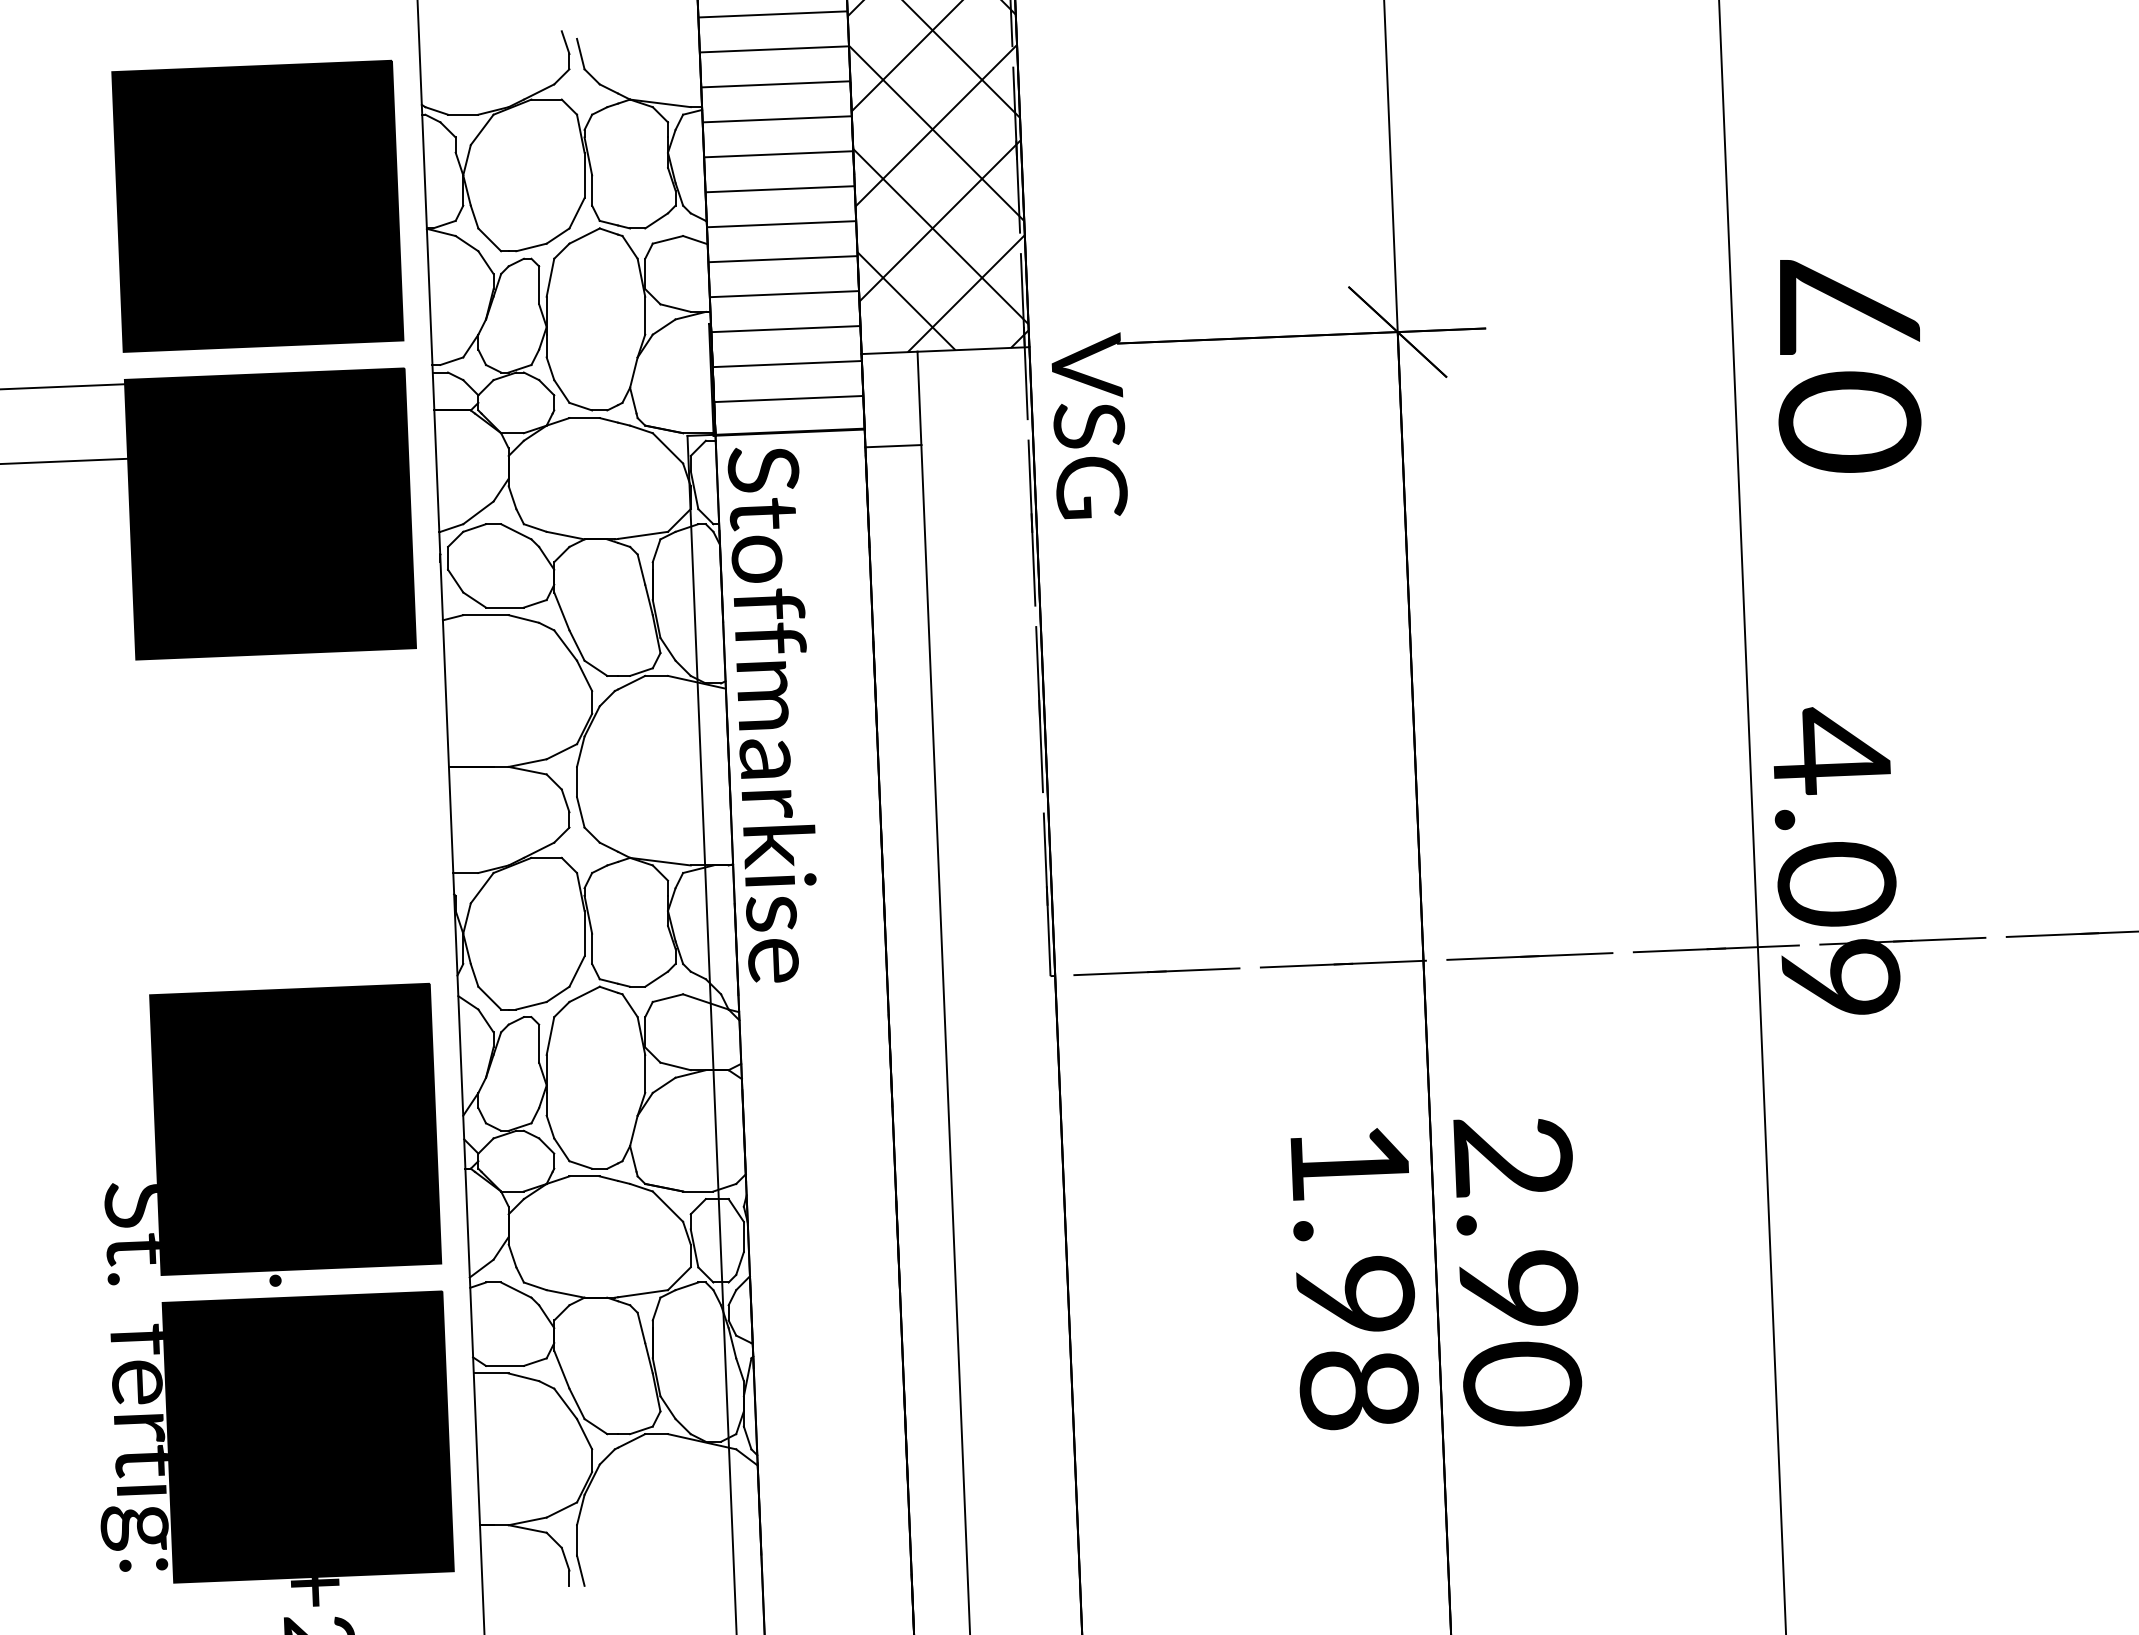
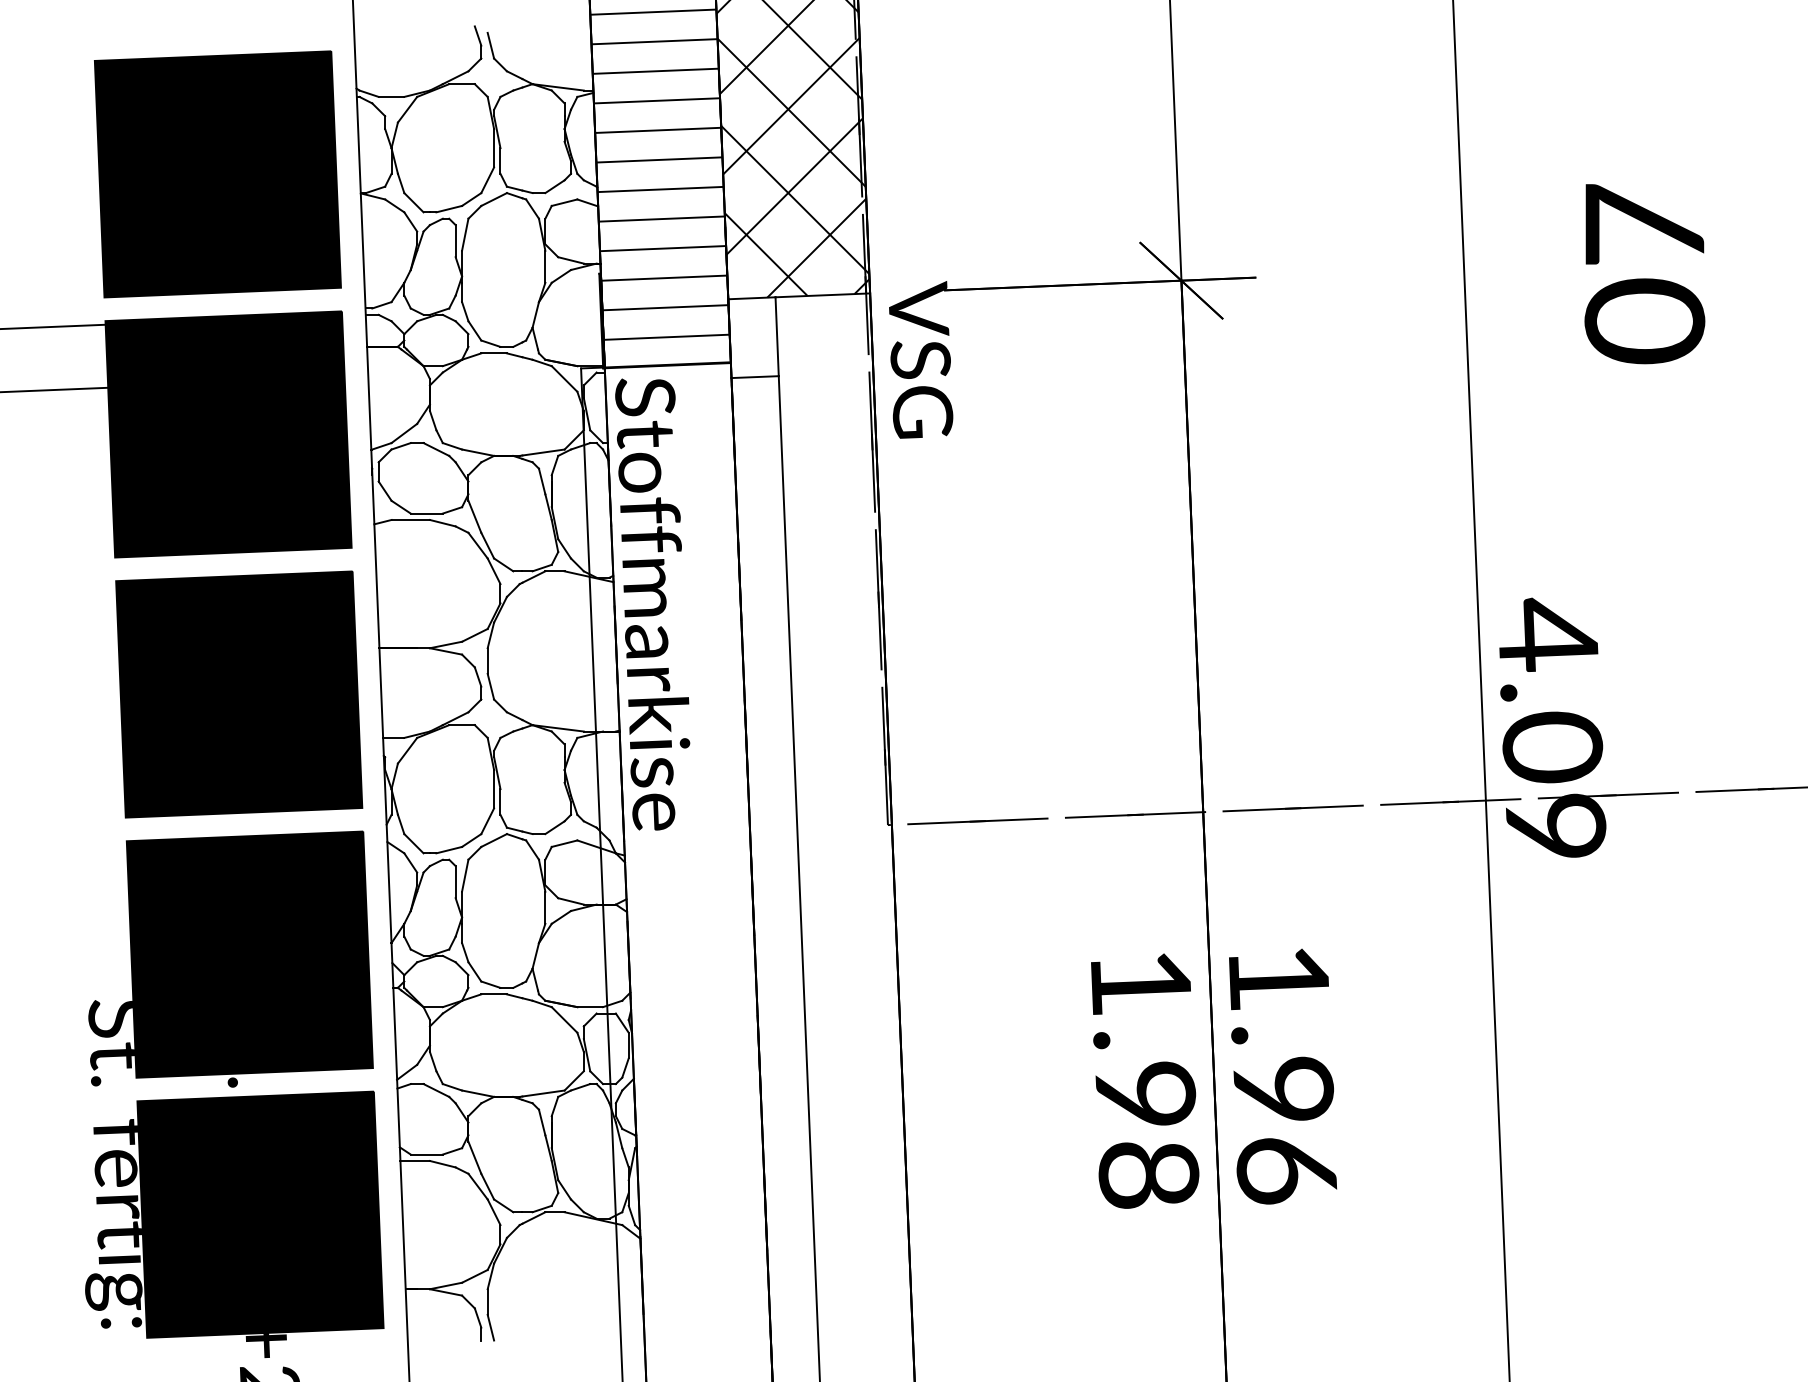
text: (1849, 366) -> (1644, 274), moved
part: (282, 821) -> (238, 694), added
text: (1517, 1272) -> (1282, 1075), 2.90 -> 1.96

